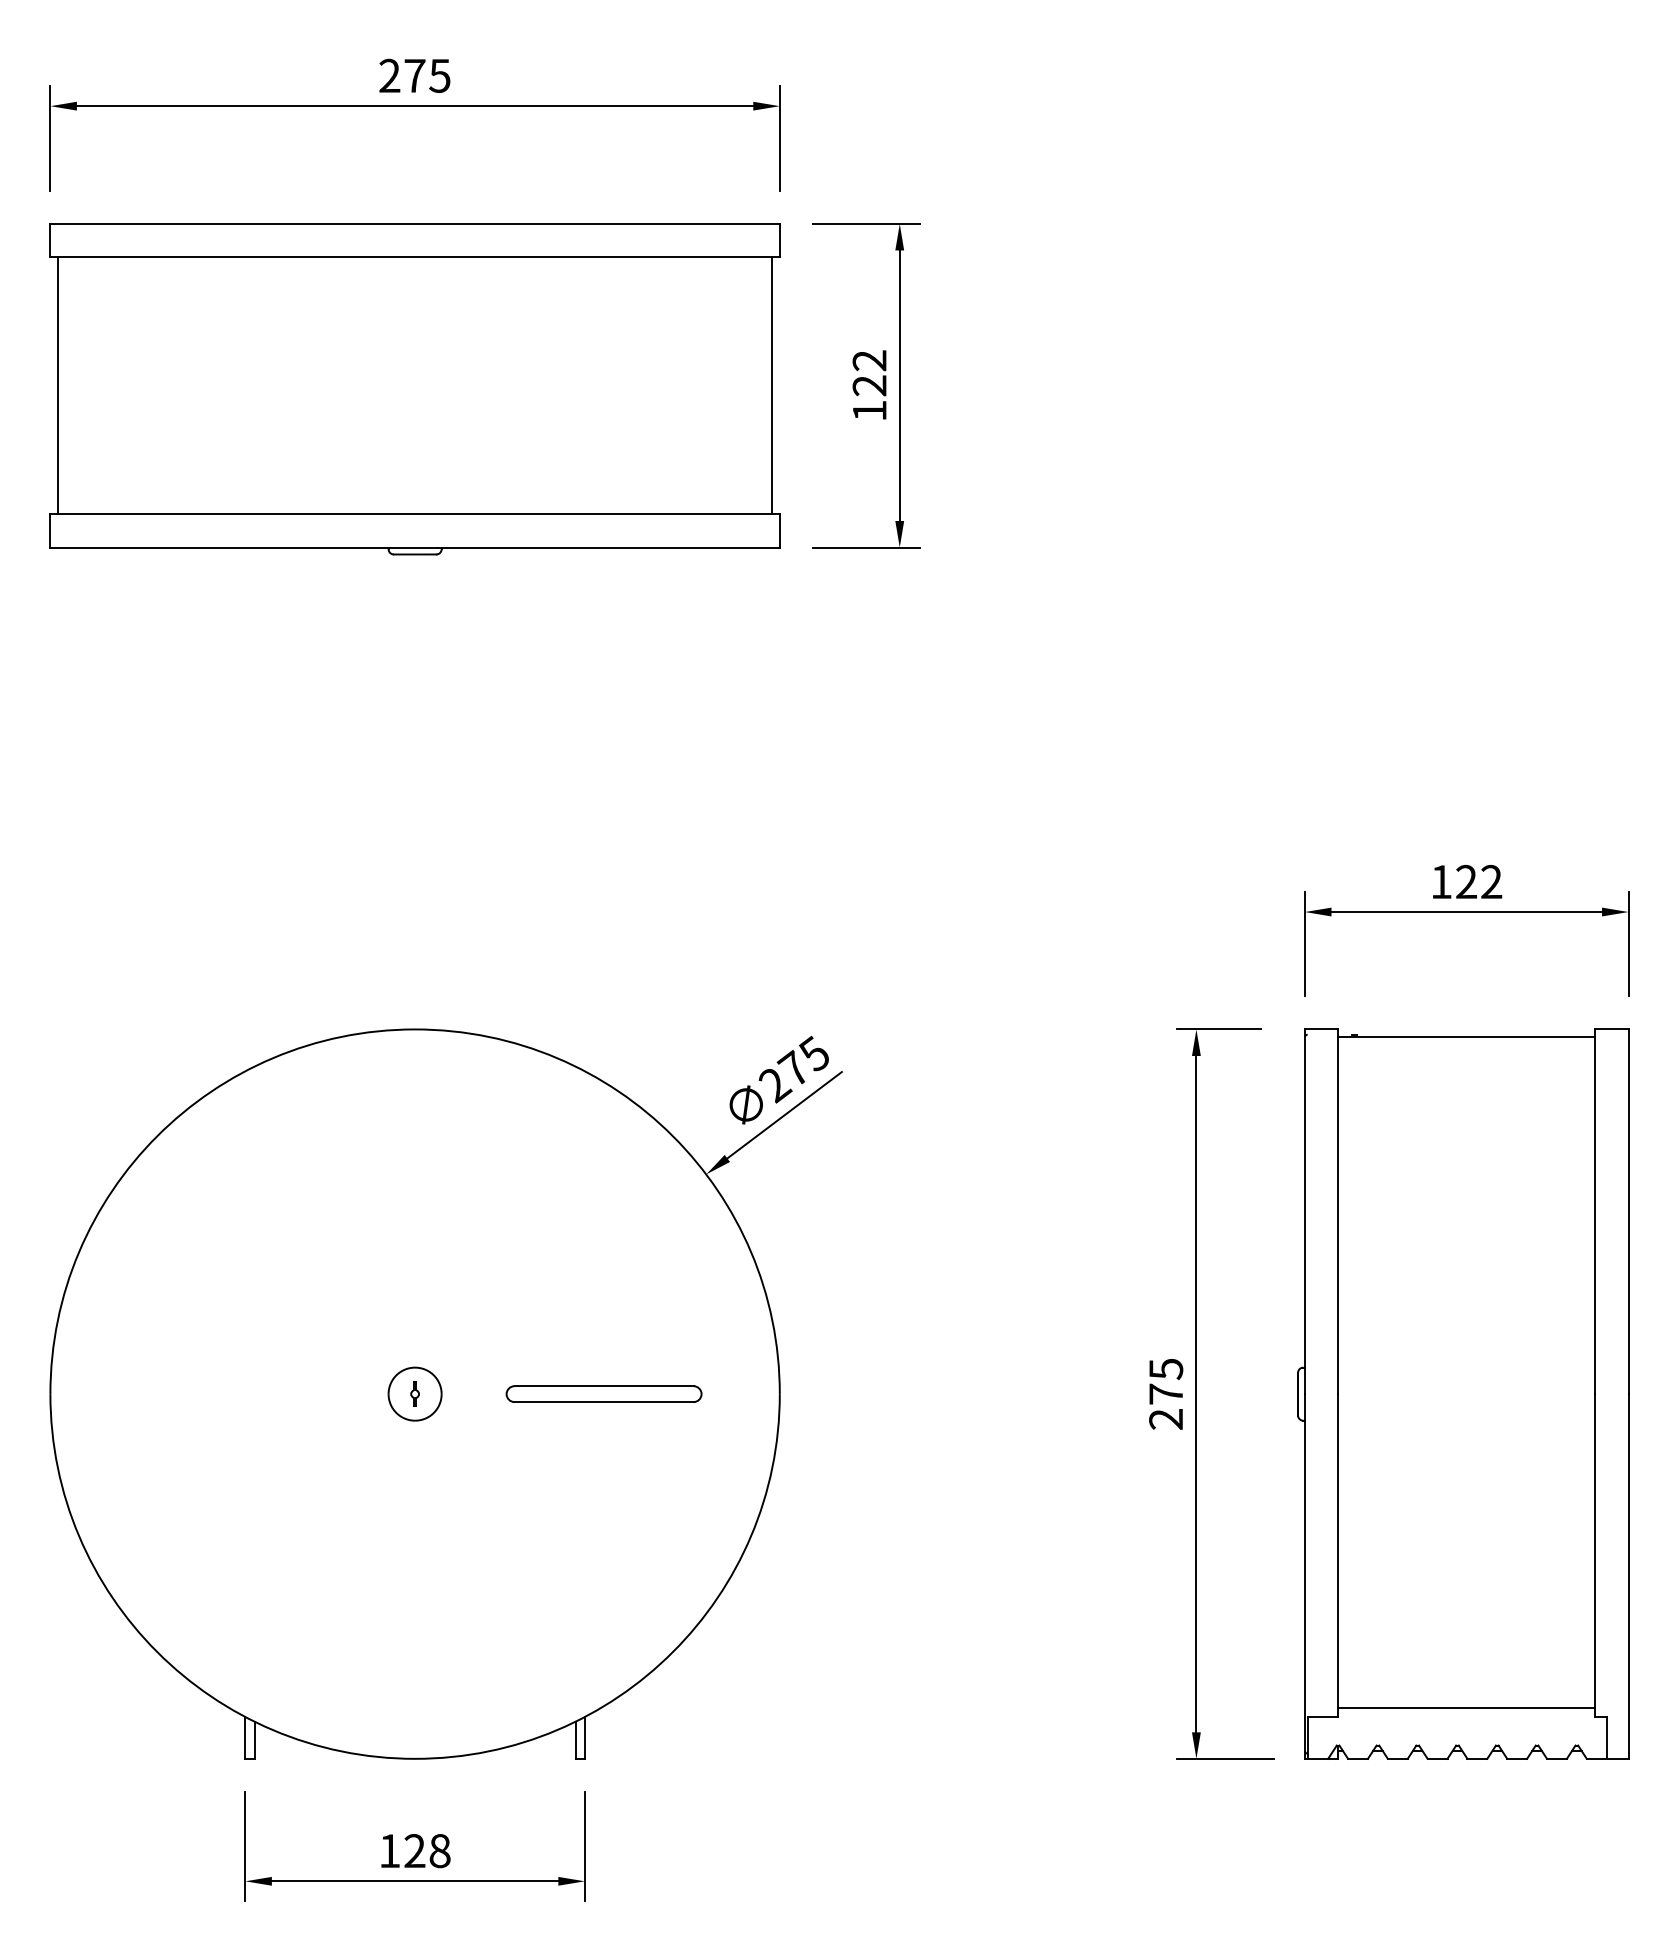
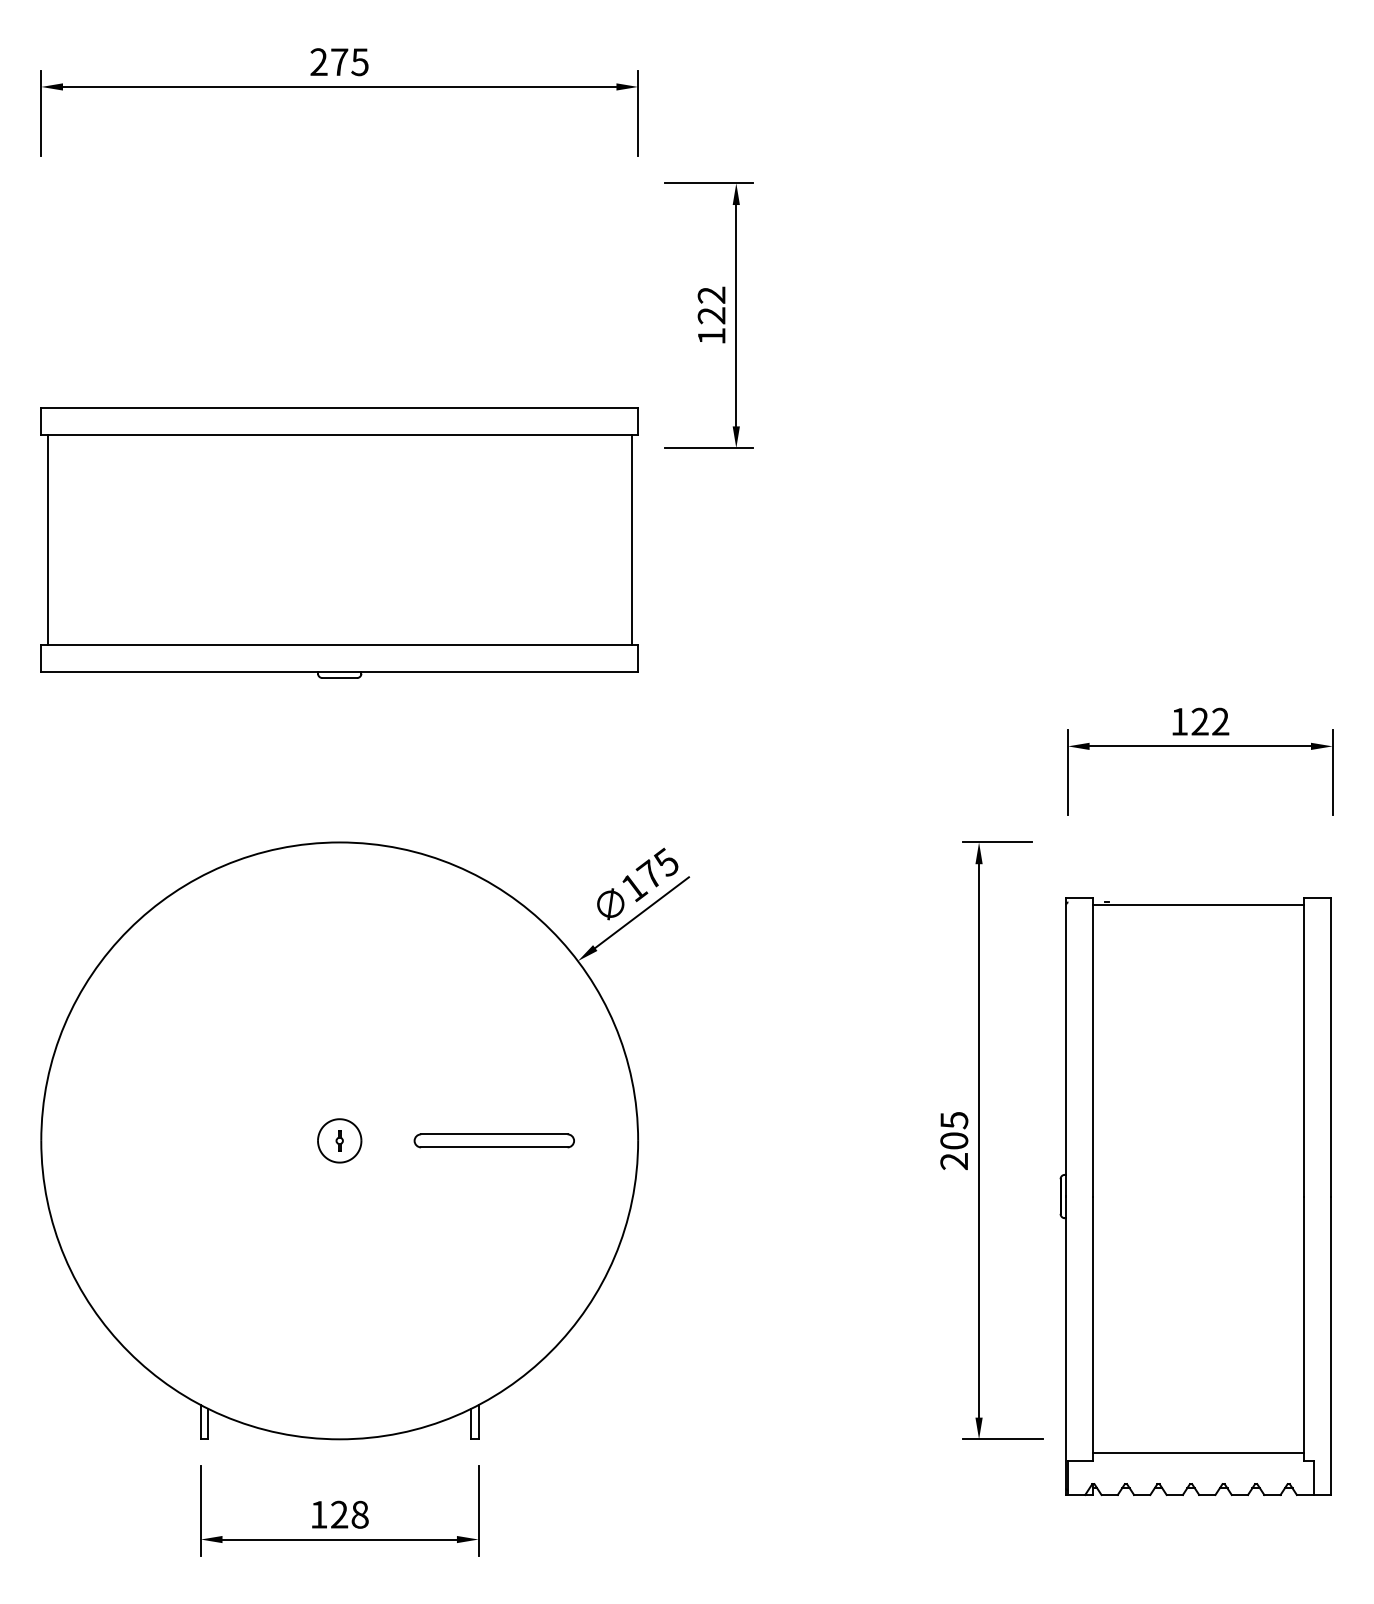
part: (414, 389) -> (339, 543), moved
text: (775, 1086) -> (634, 889), 275 -> 175
text: (1166, 1393) -> (954, 1140), 275 -> 205
part: (1463, 1393) -> (1195, 1196), moved

